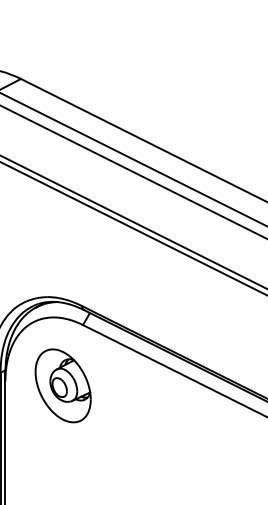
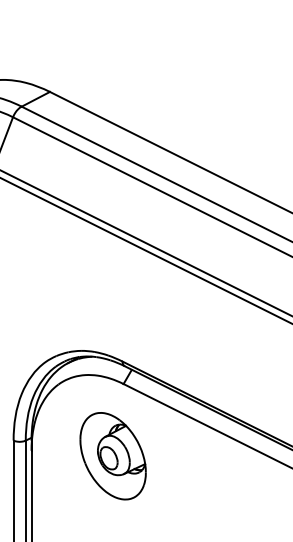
part: (62, 385) -> (112, 455), moved

